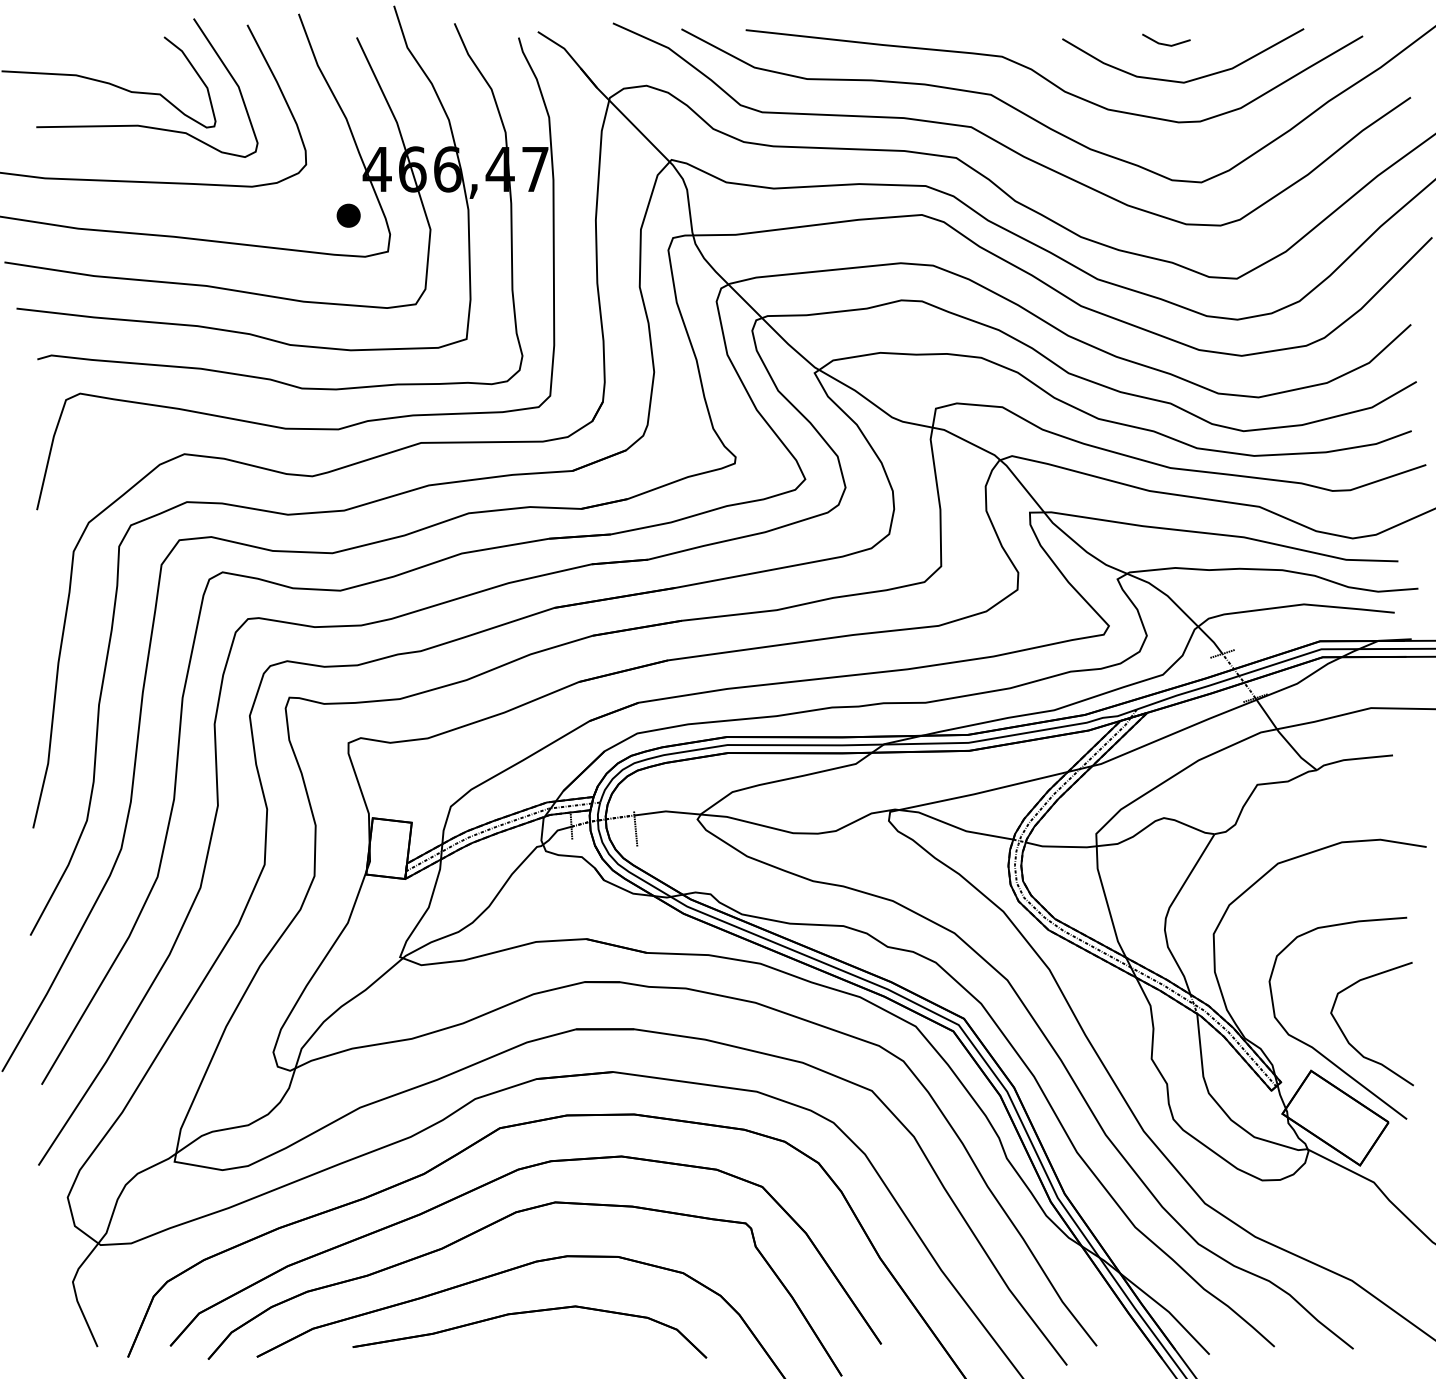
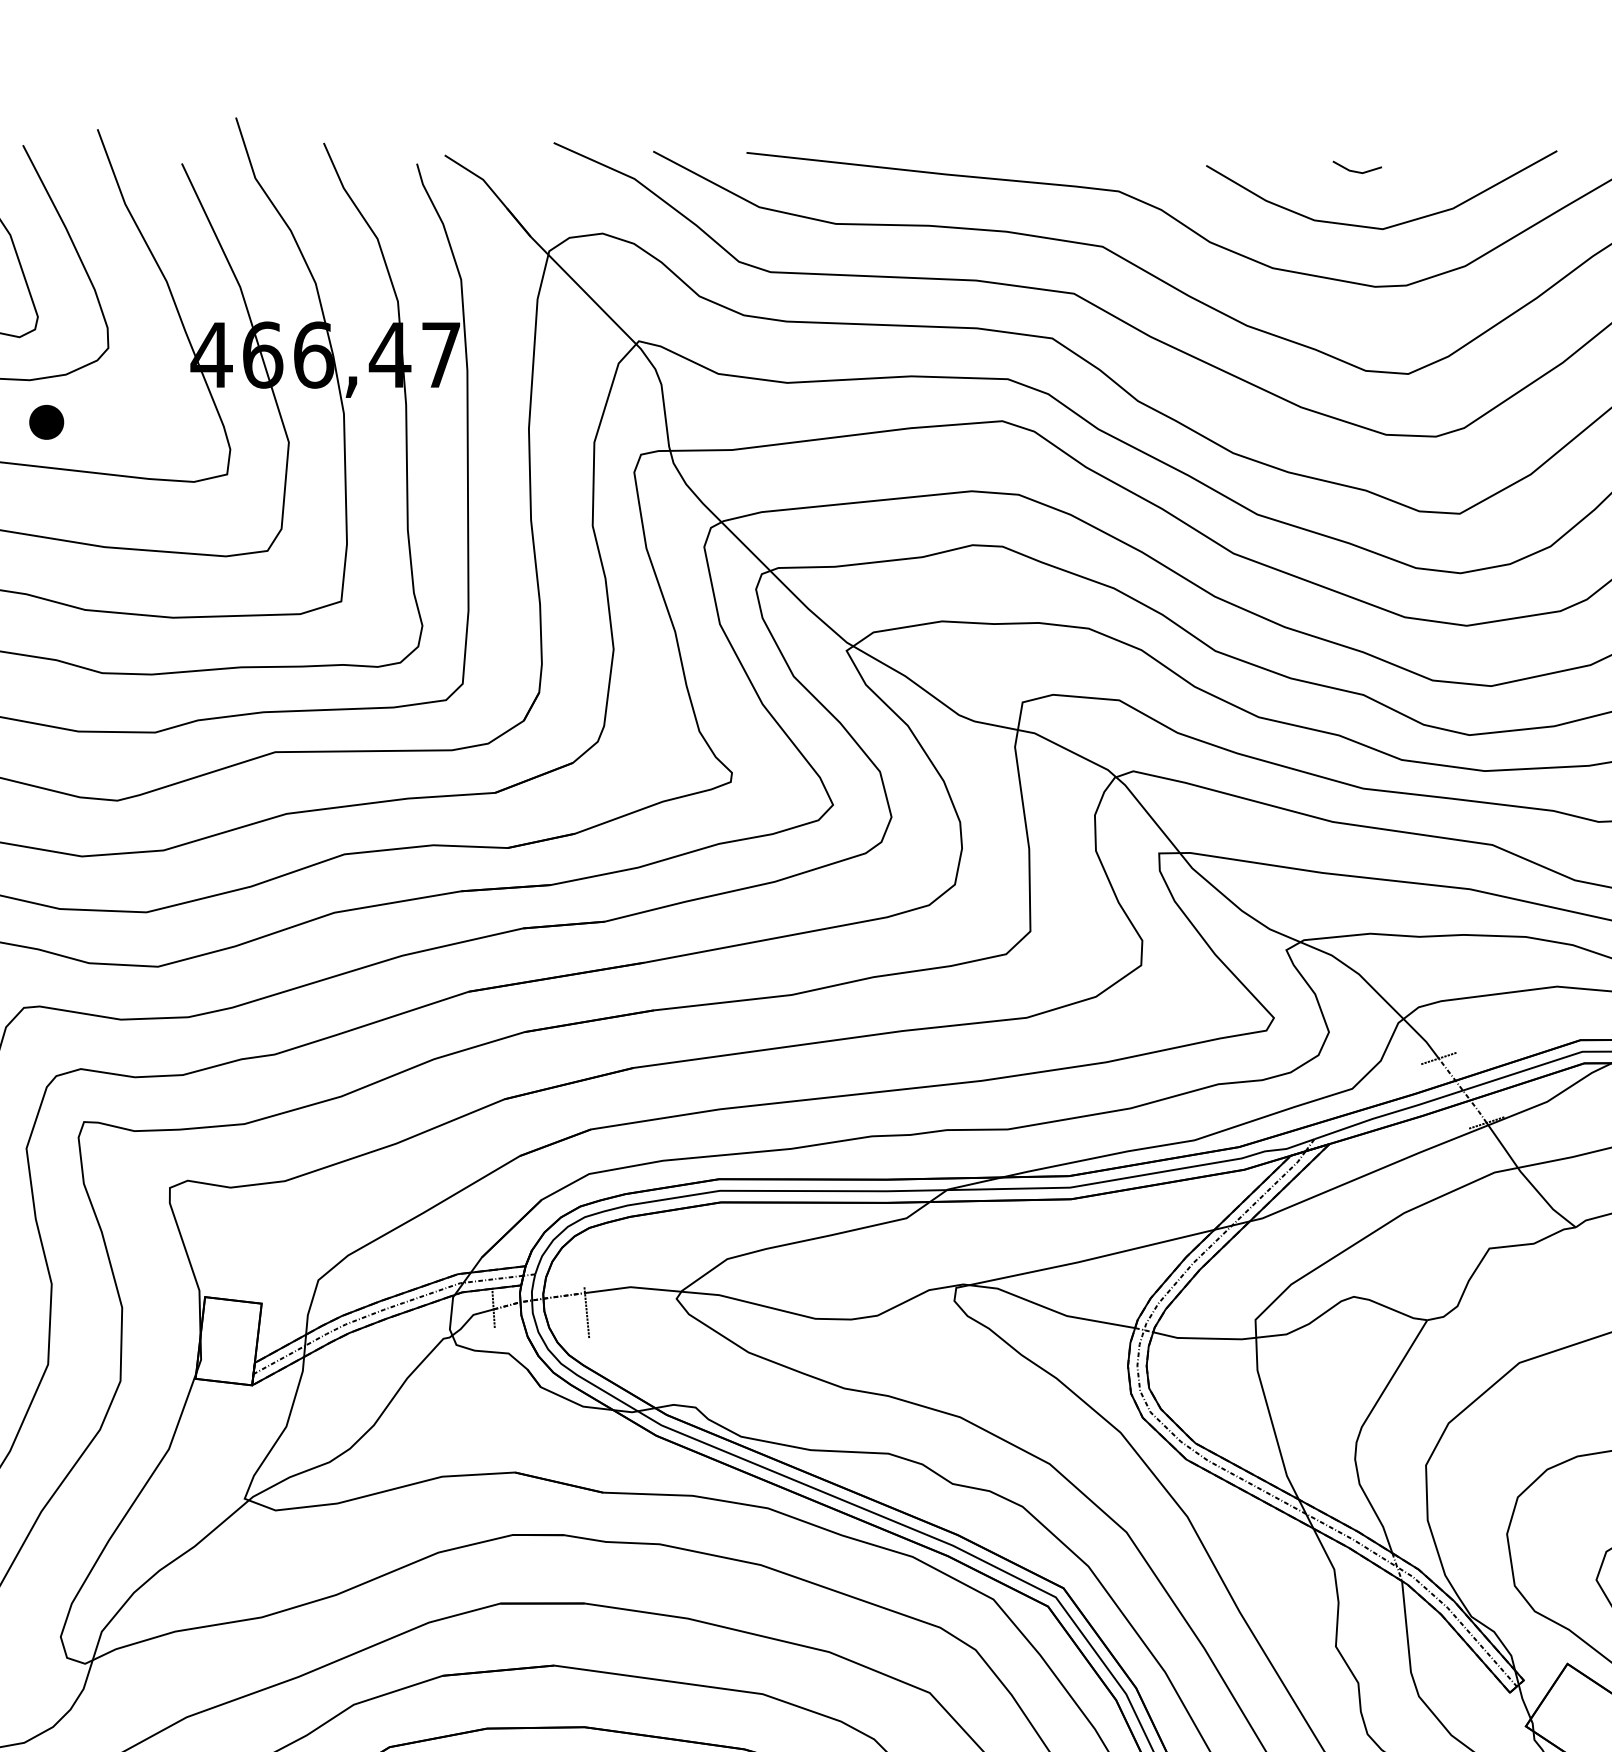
part: (1166, 39) -> (1357, 166), size x0.7
part: (348, 215) -> (46, 421), moved

